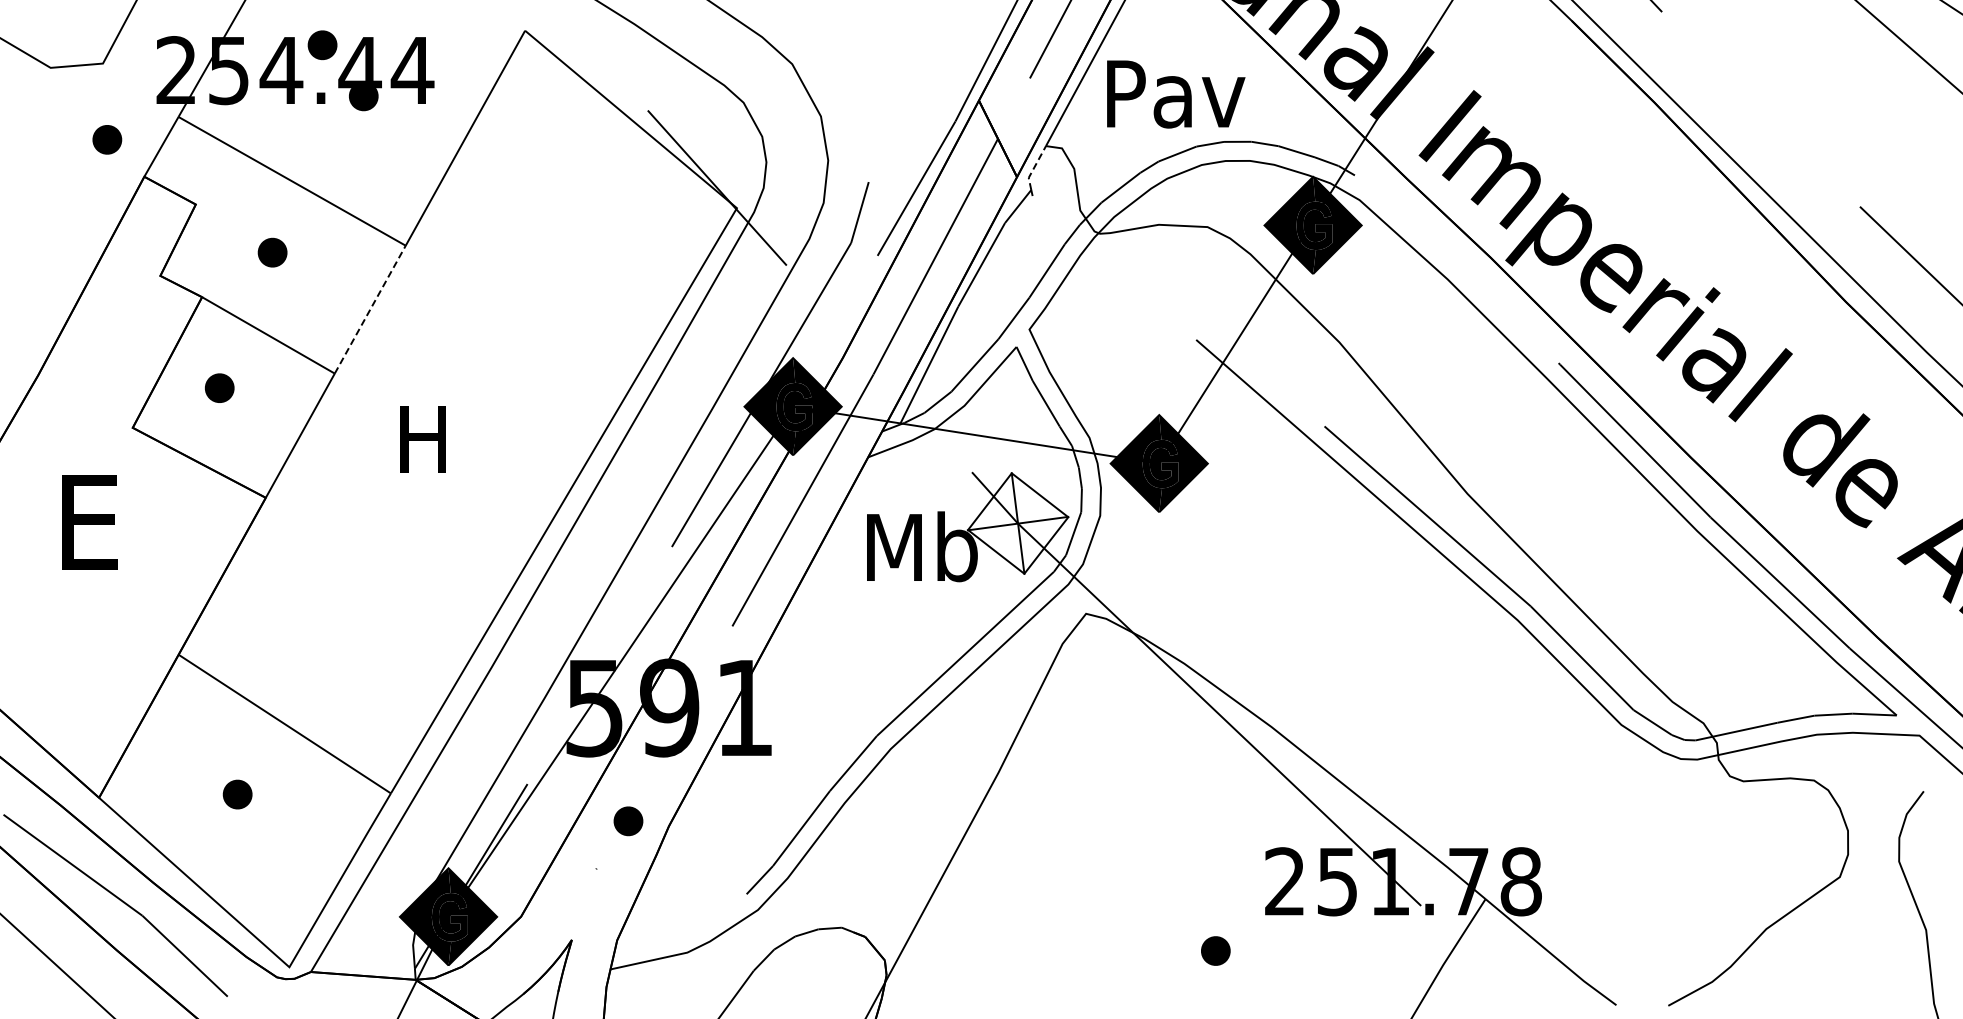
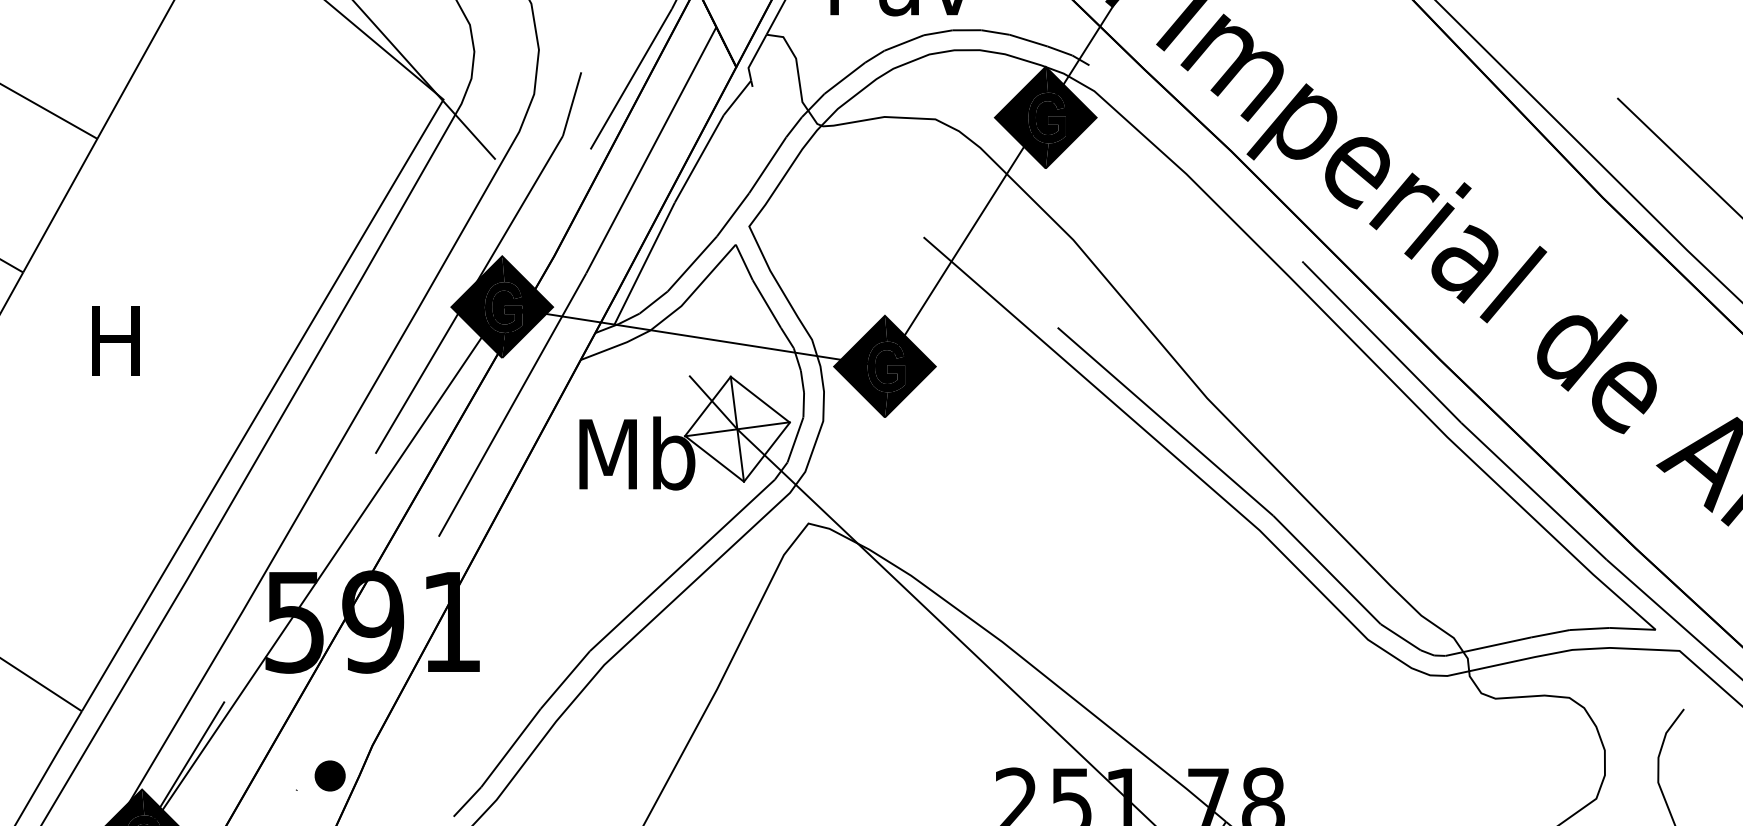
line: (1034, 167) -> (754, 57), dashed -> solid
line: (370, 309) -> (60, 205), dashed -> solid
part: (628, 821) -> (330, 776), moved

